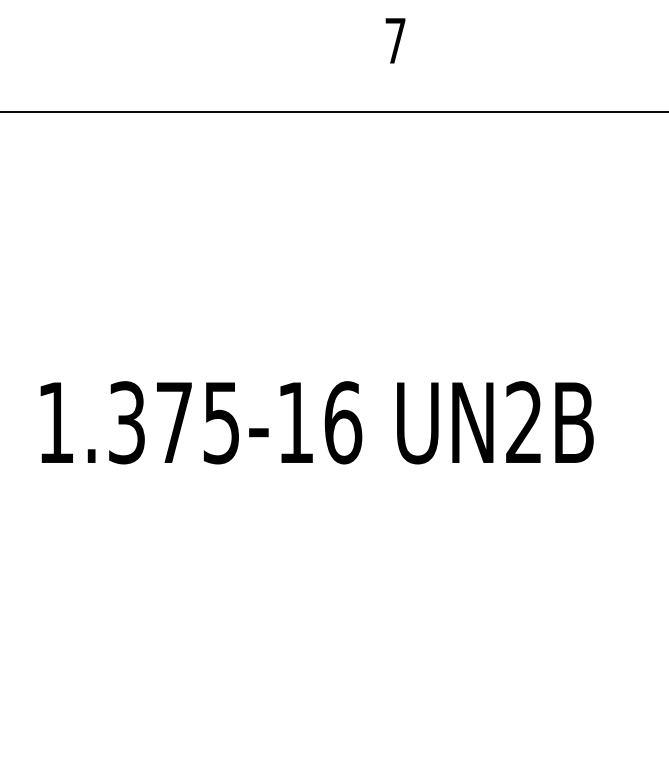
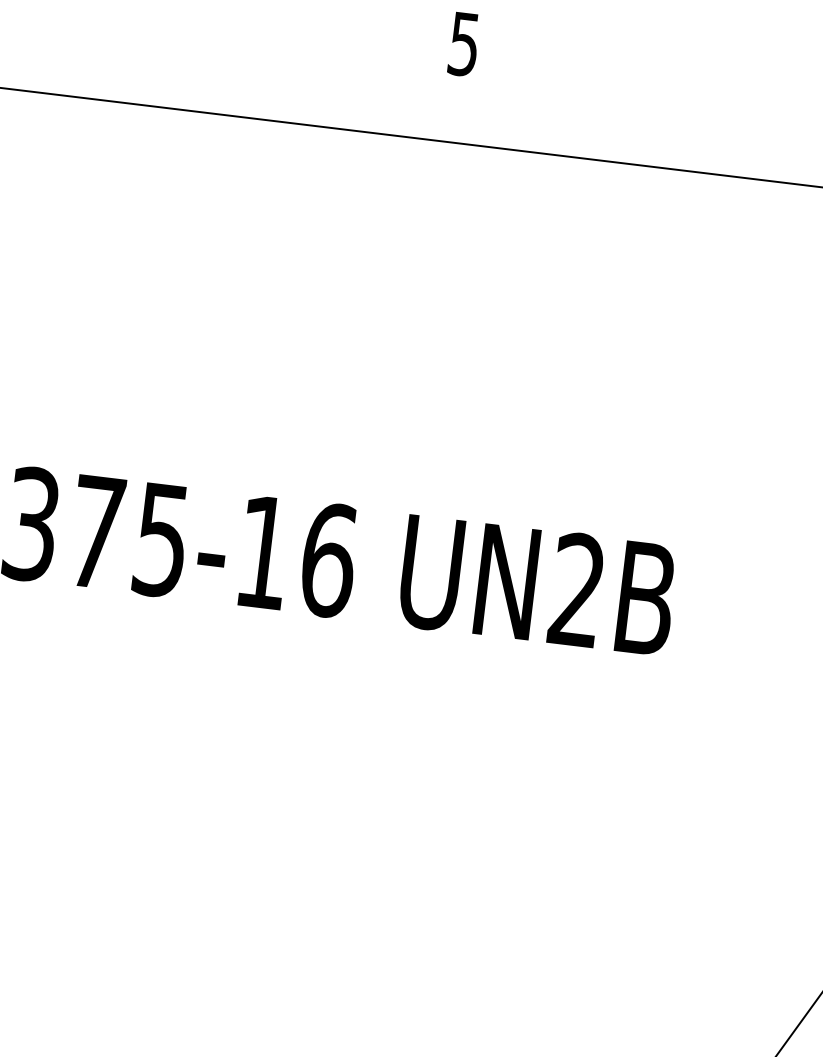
text: (395, 41) -> (464, 45), 7 -> 5

